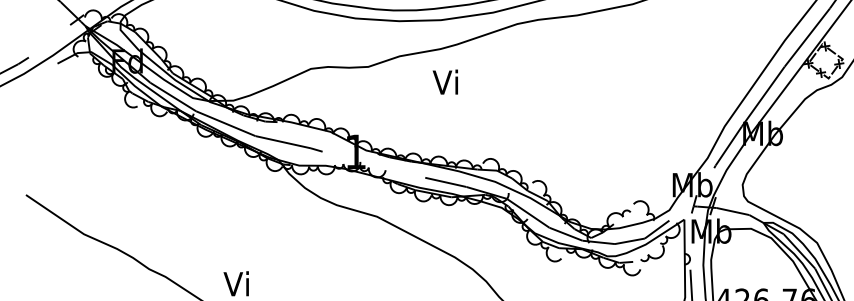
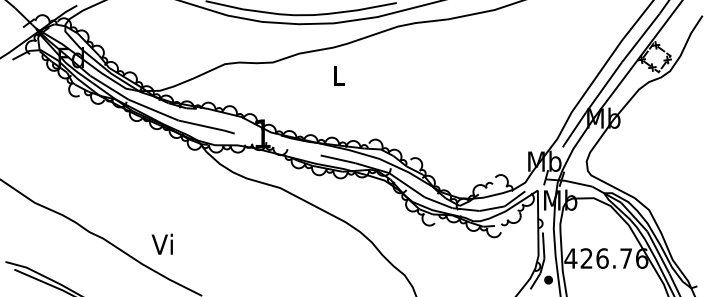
text: (445, 81) -> (337, 74), Vi -> L

